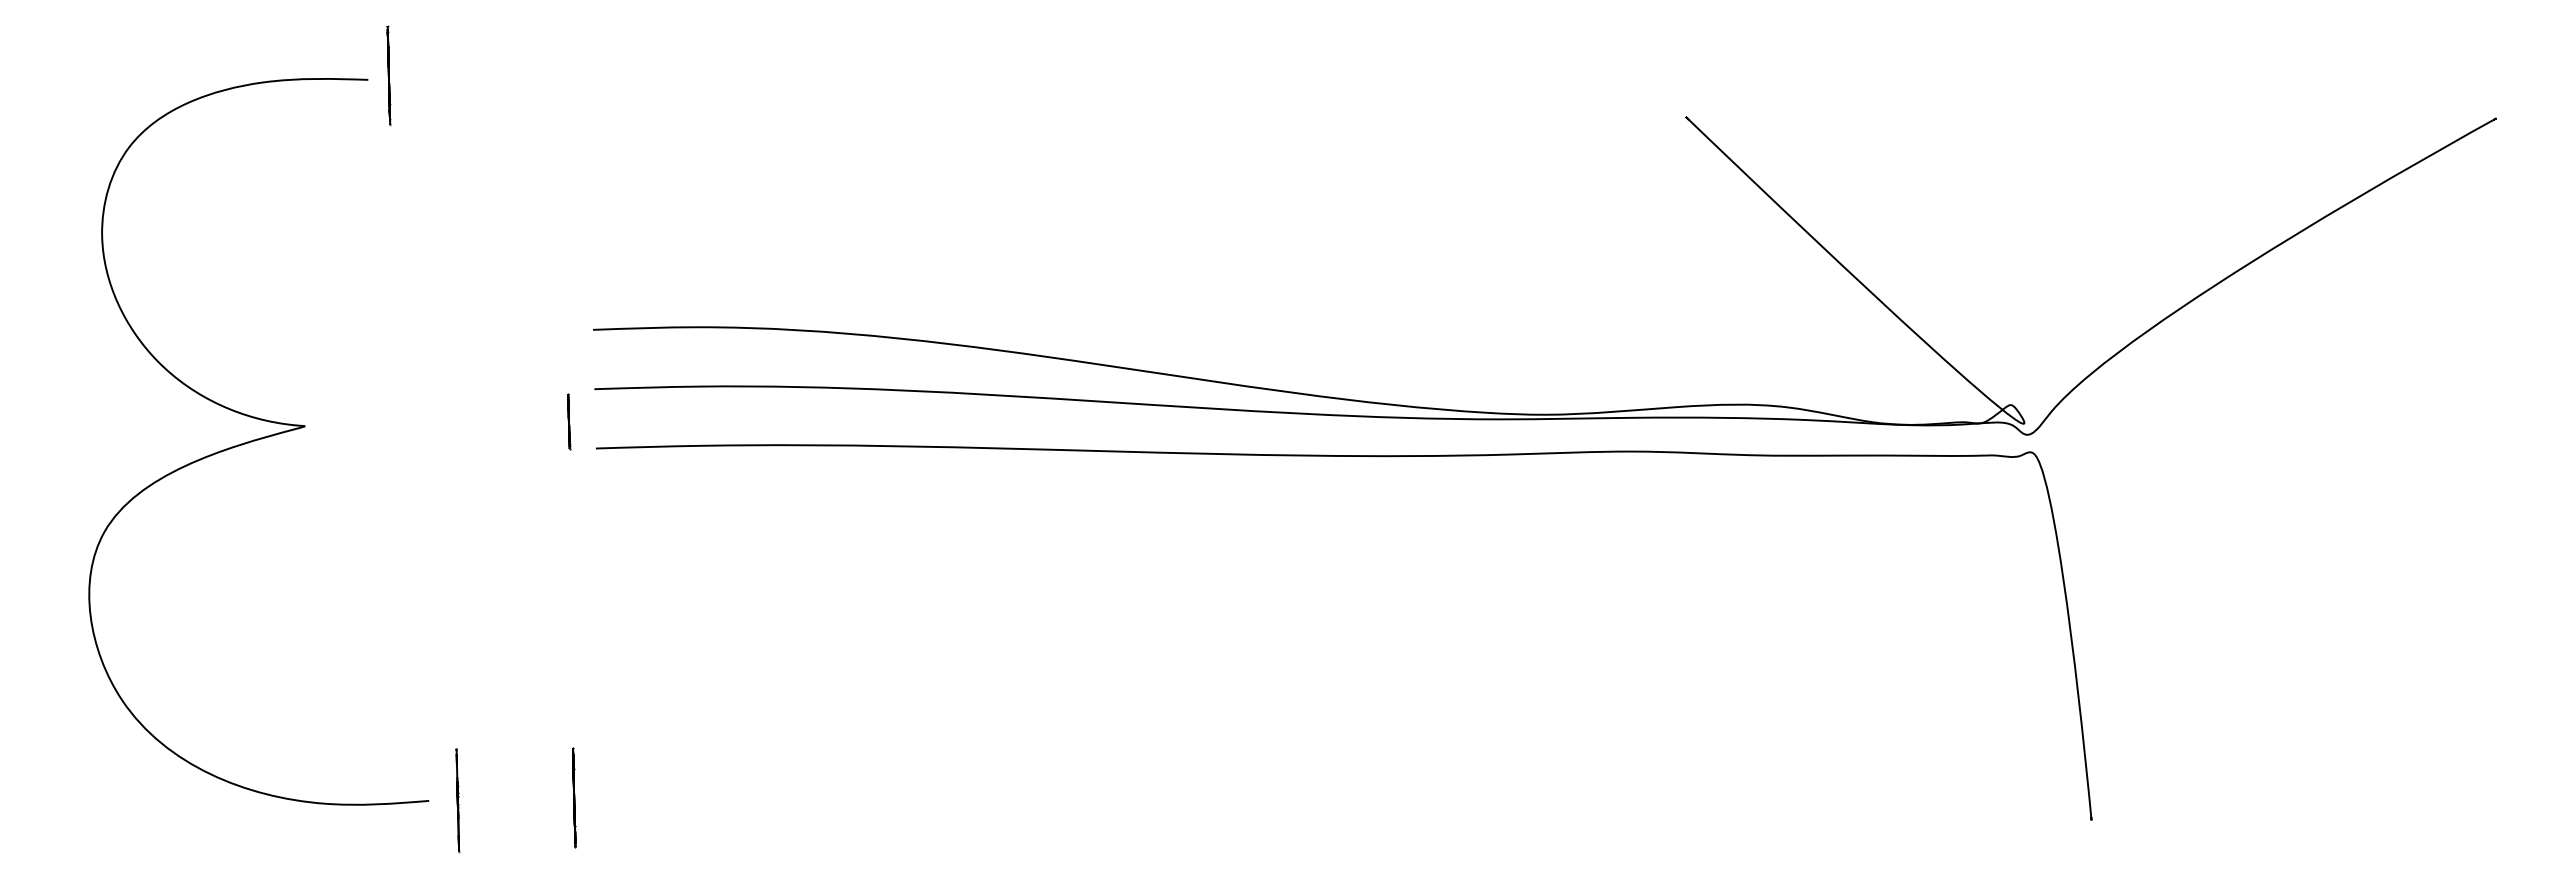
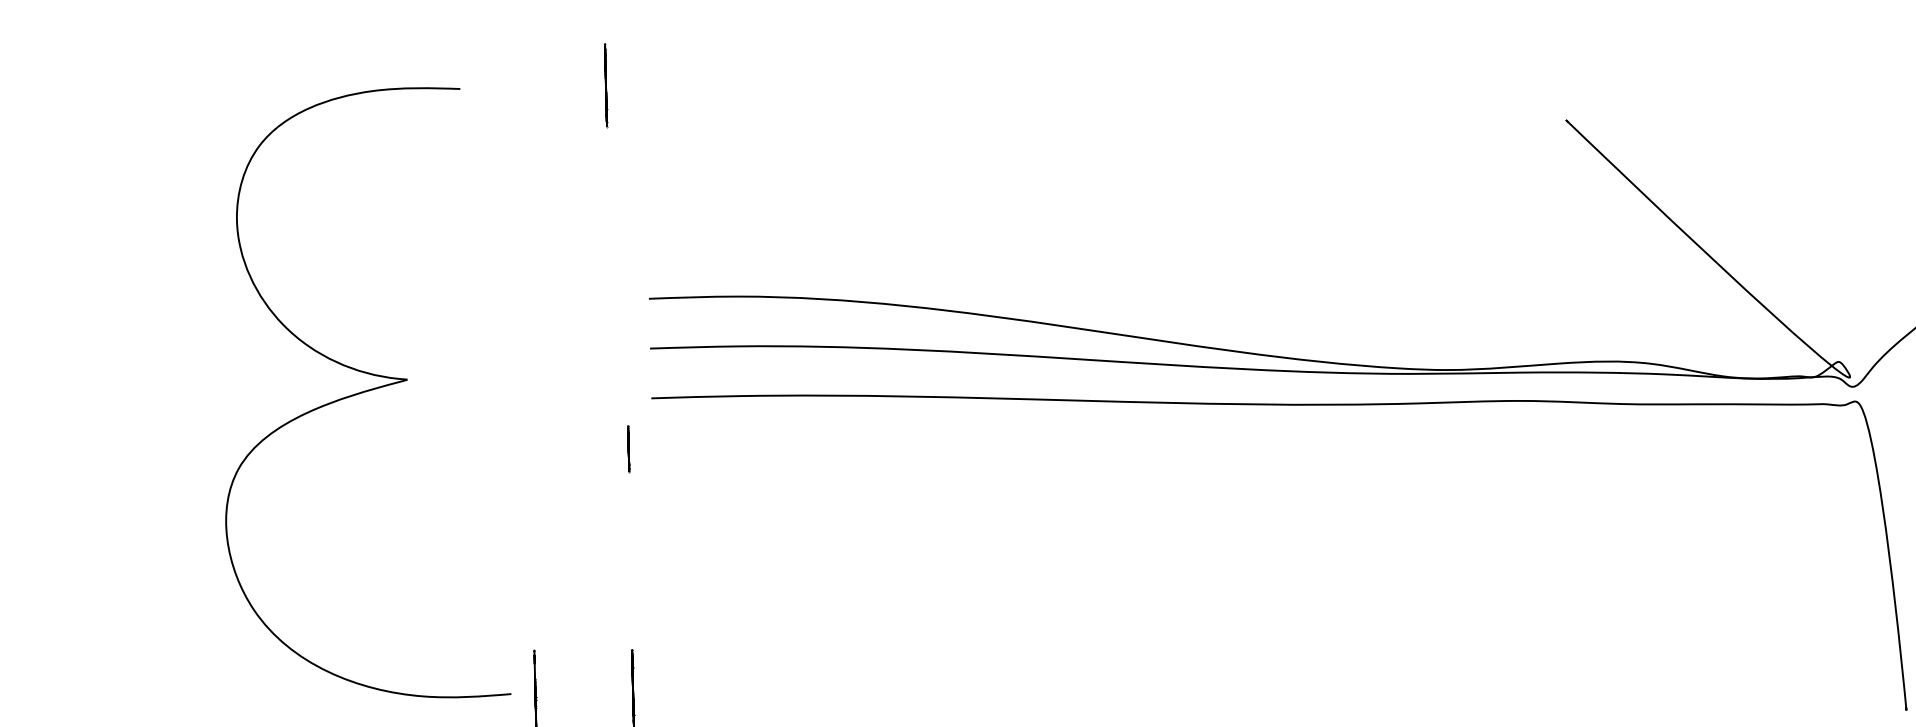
line: (388, 75) -> (605, 85), moved
line: (569, 421) -> (629, 448), moved

